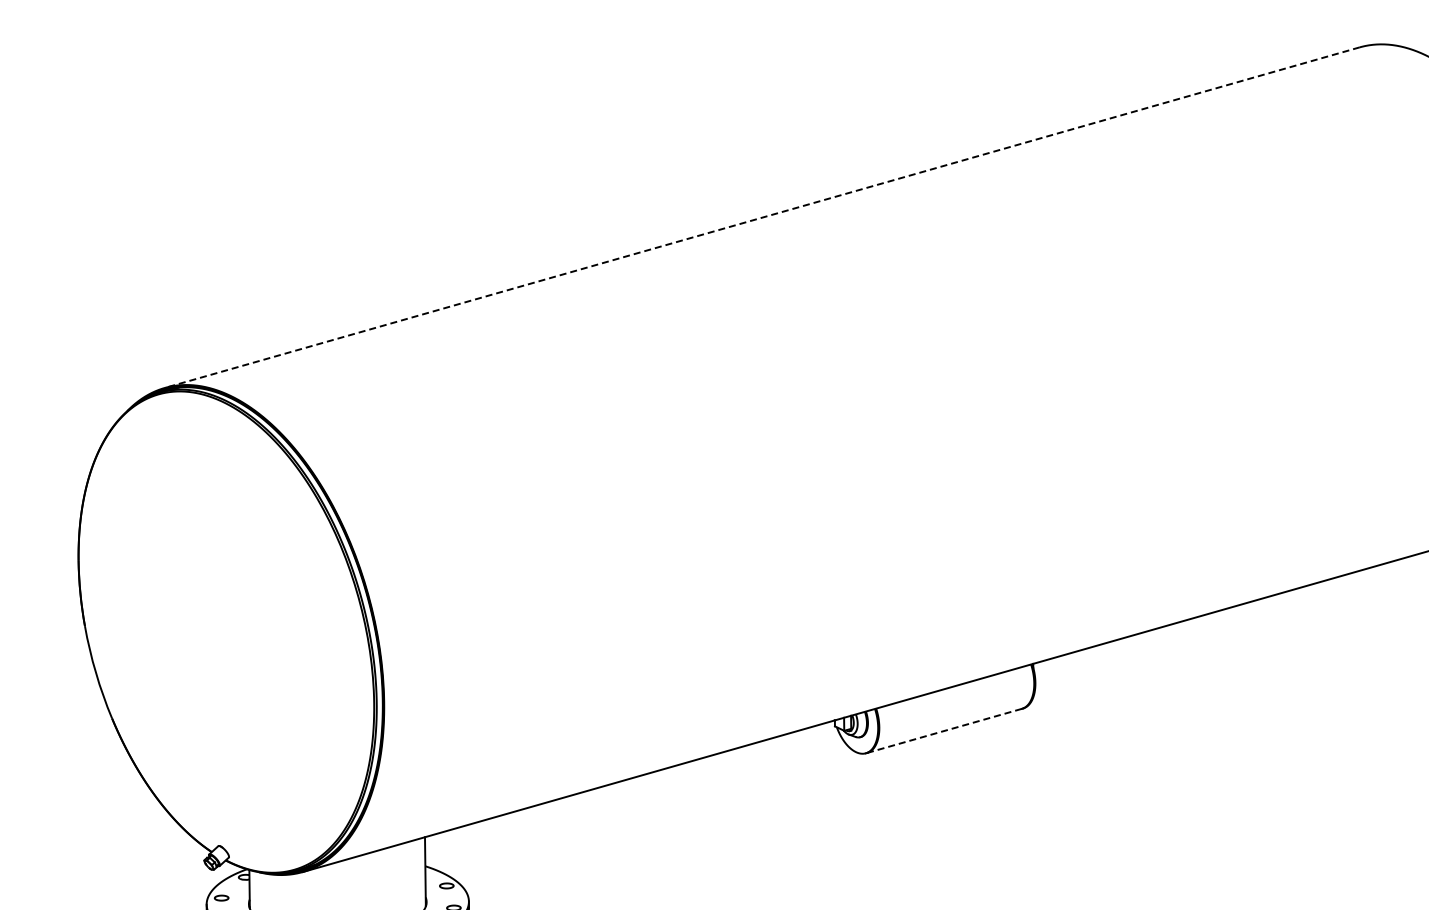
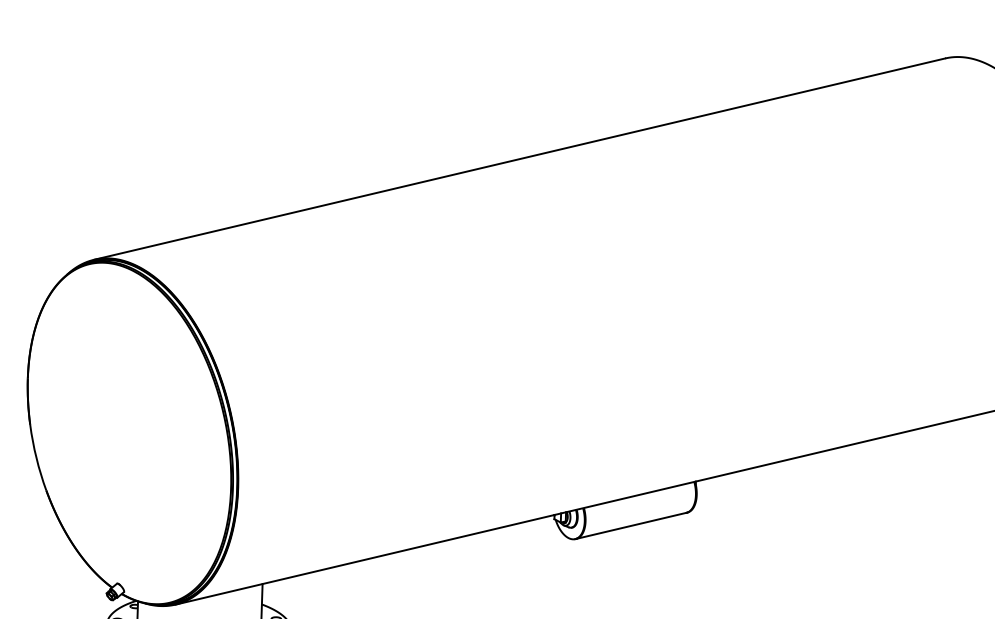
line: (761, 217) -> (519, 159), dashed -> solid
line: (944, 730) -> (631, 525), dashed -> solid

